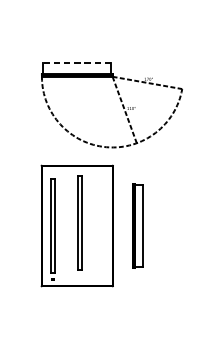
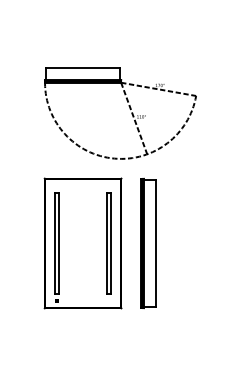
line: (77, 62) -> (83, 67), dashed -> solid
part: (79, 223) -> (108, 243), moved
part: (137, 226) -> (148, 243), size x1.43

